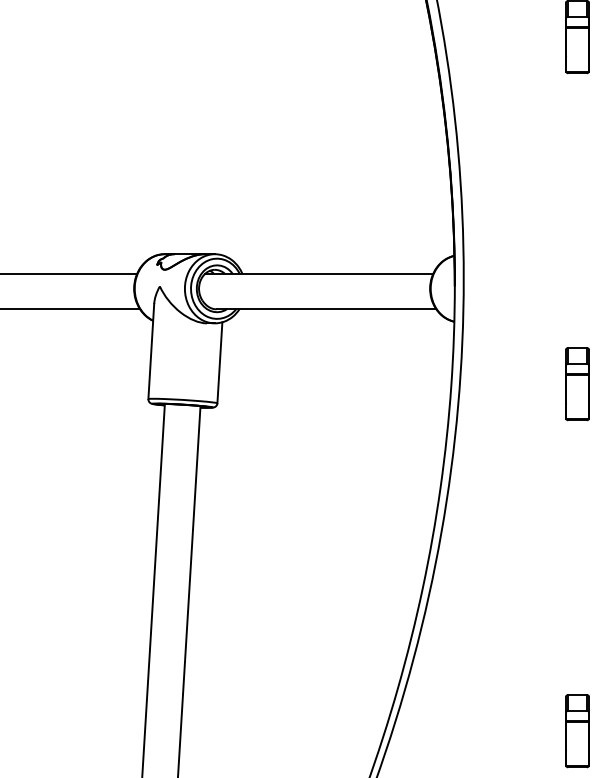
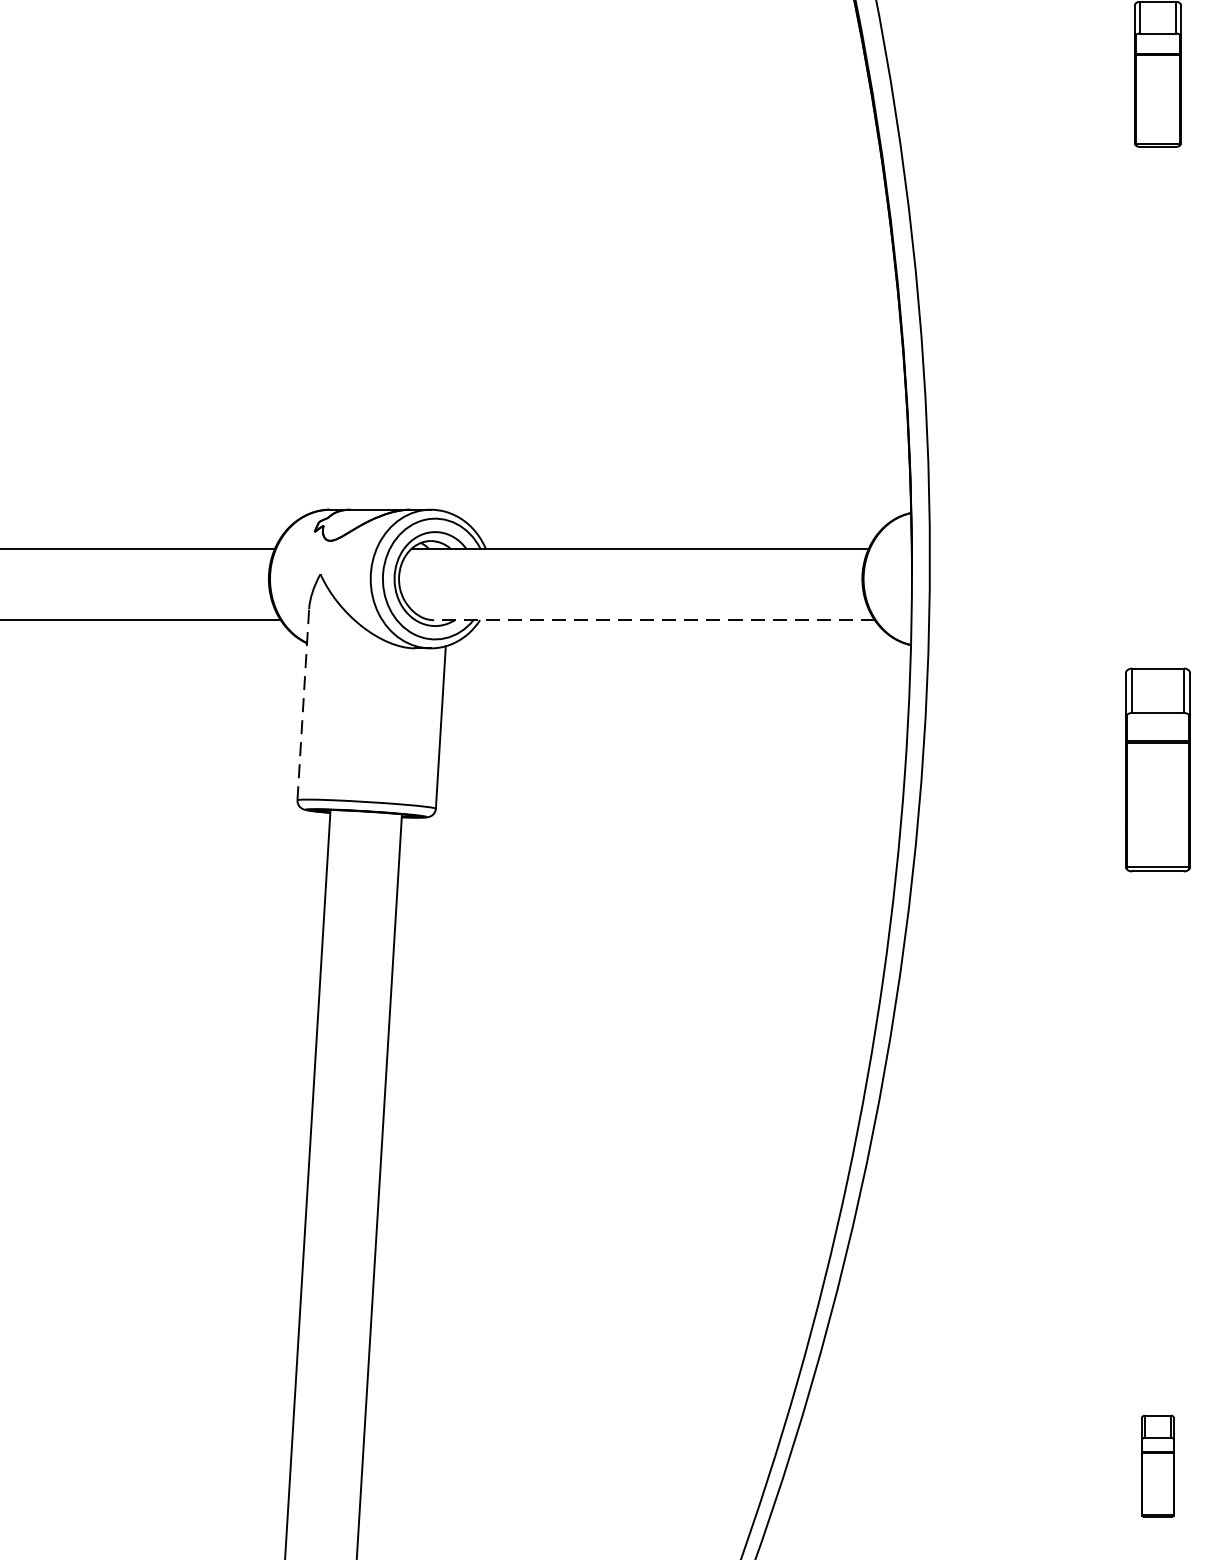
line: (326, 309) -> (654, 620), solid -> dashed
line: (151, 351) -> (303, 704), solid -> dashed
part: (577, 384) -> (1157, 770), size x1.4
part: (577, 731) -> (1157, 1466), size x0.7

